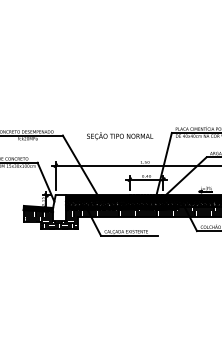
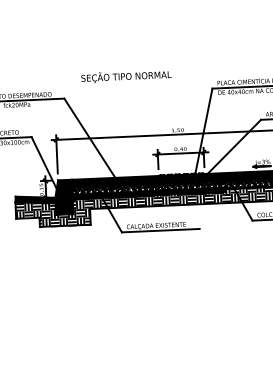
text: (120, 136) -> (126, 76), moved
hatch: (59, 207) -> (64, 196), added

